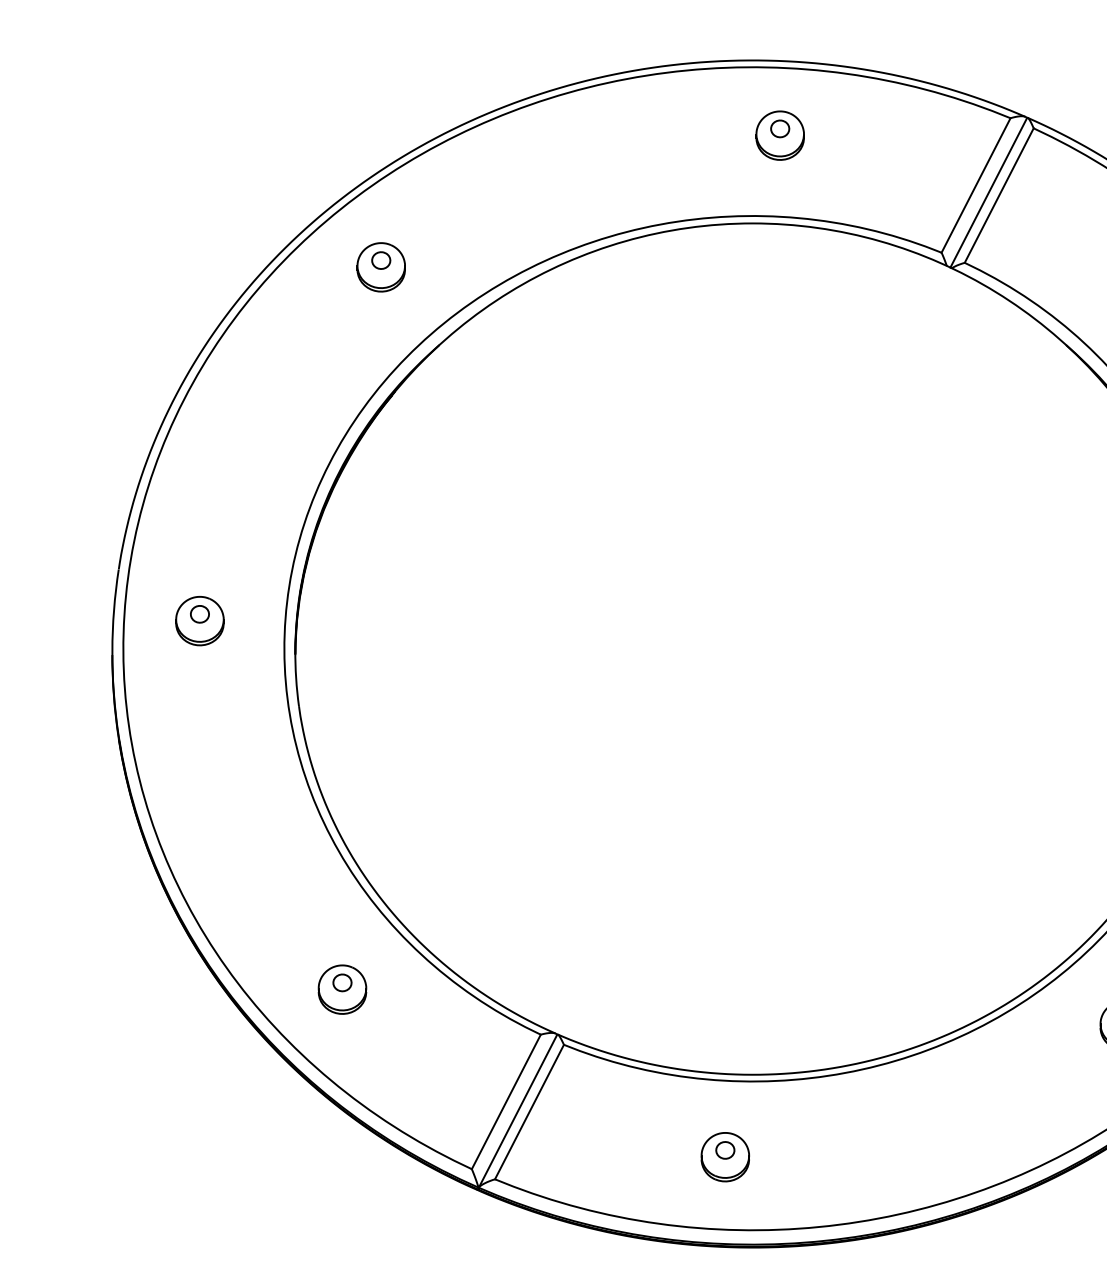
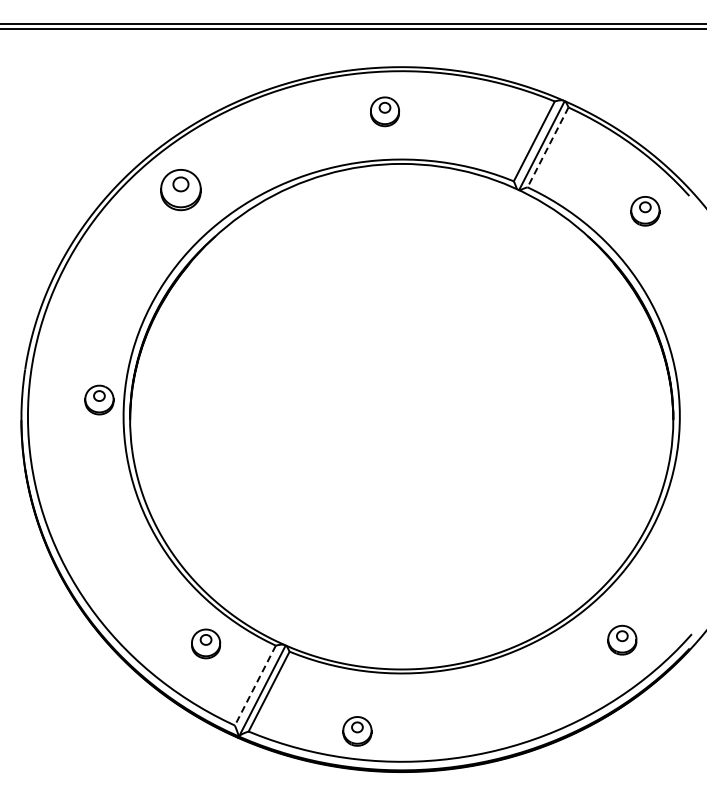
part: (779, 135) -> (384, 111), moved
line: (999, 195) -> (548, 147), solid -> dashed
part: (381, 266) -> (181, 189), size x1.4
part: (200, 620) -> (99, 399), moved
part: (343, 988) -> (206, 643), moved
line: (506, 1101) -> (255, 685), solid -> dashed
part: (725, 1157) -> (357, 731), moved

